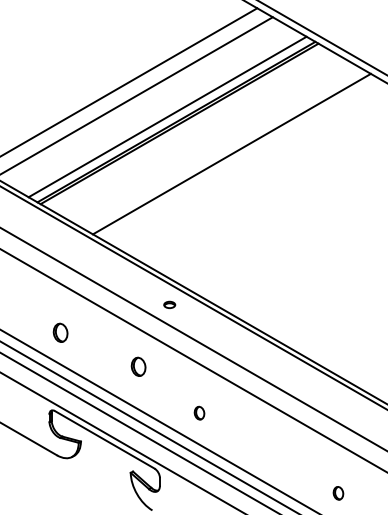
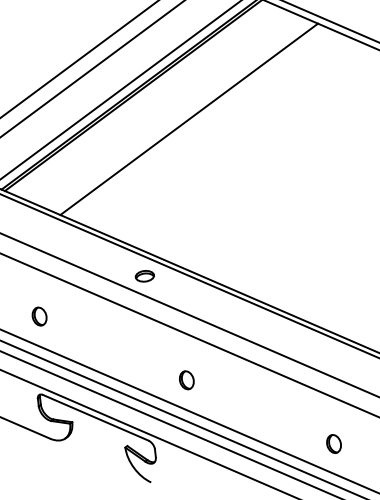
part: (169, 304) -> (144, 275), size x1.67
part: (138, 366) -> (120, 341), removed
part: (199, 413) -> (186, 380), size x1.43
part: (338, 493) -> (334, 444), size x1.43

